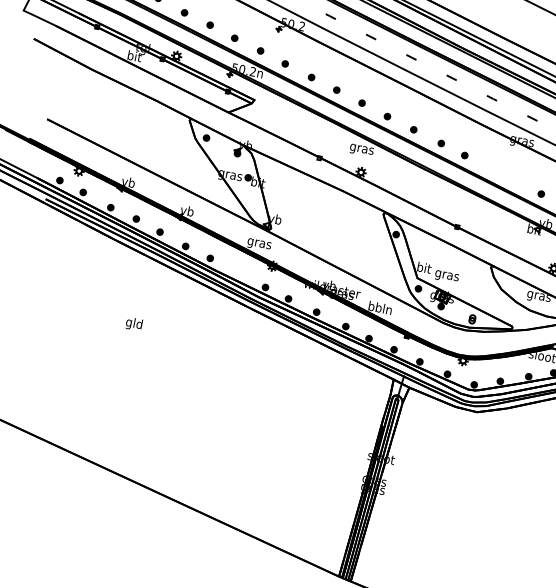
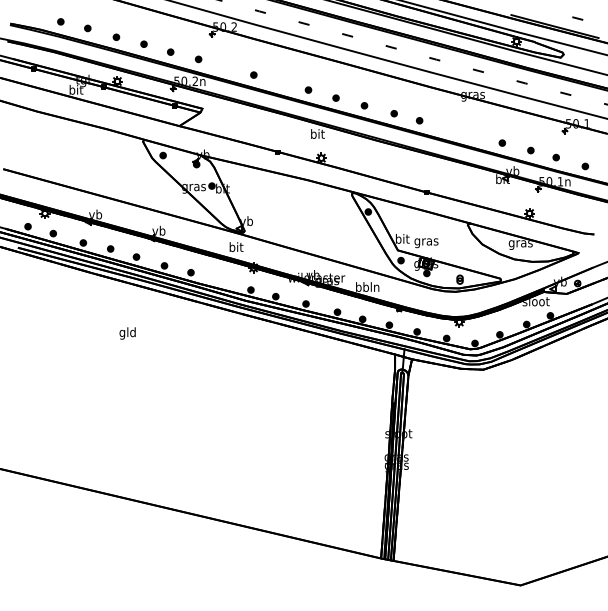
part: (284, 63) -> (224, 66), removed
part: (336, 90) -> (280, 82), removed
text: (361, 149) -> (317, 135), gras -> bit
text: (259, 243) -> (236, 248), gras -> bit
text: (133, 324) -> (127, 333), moved

